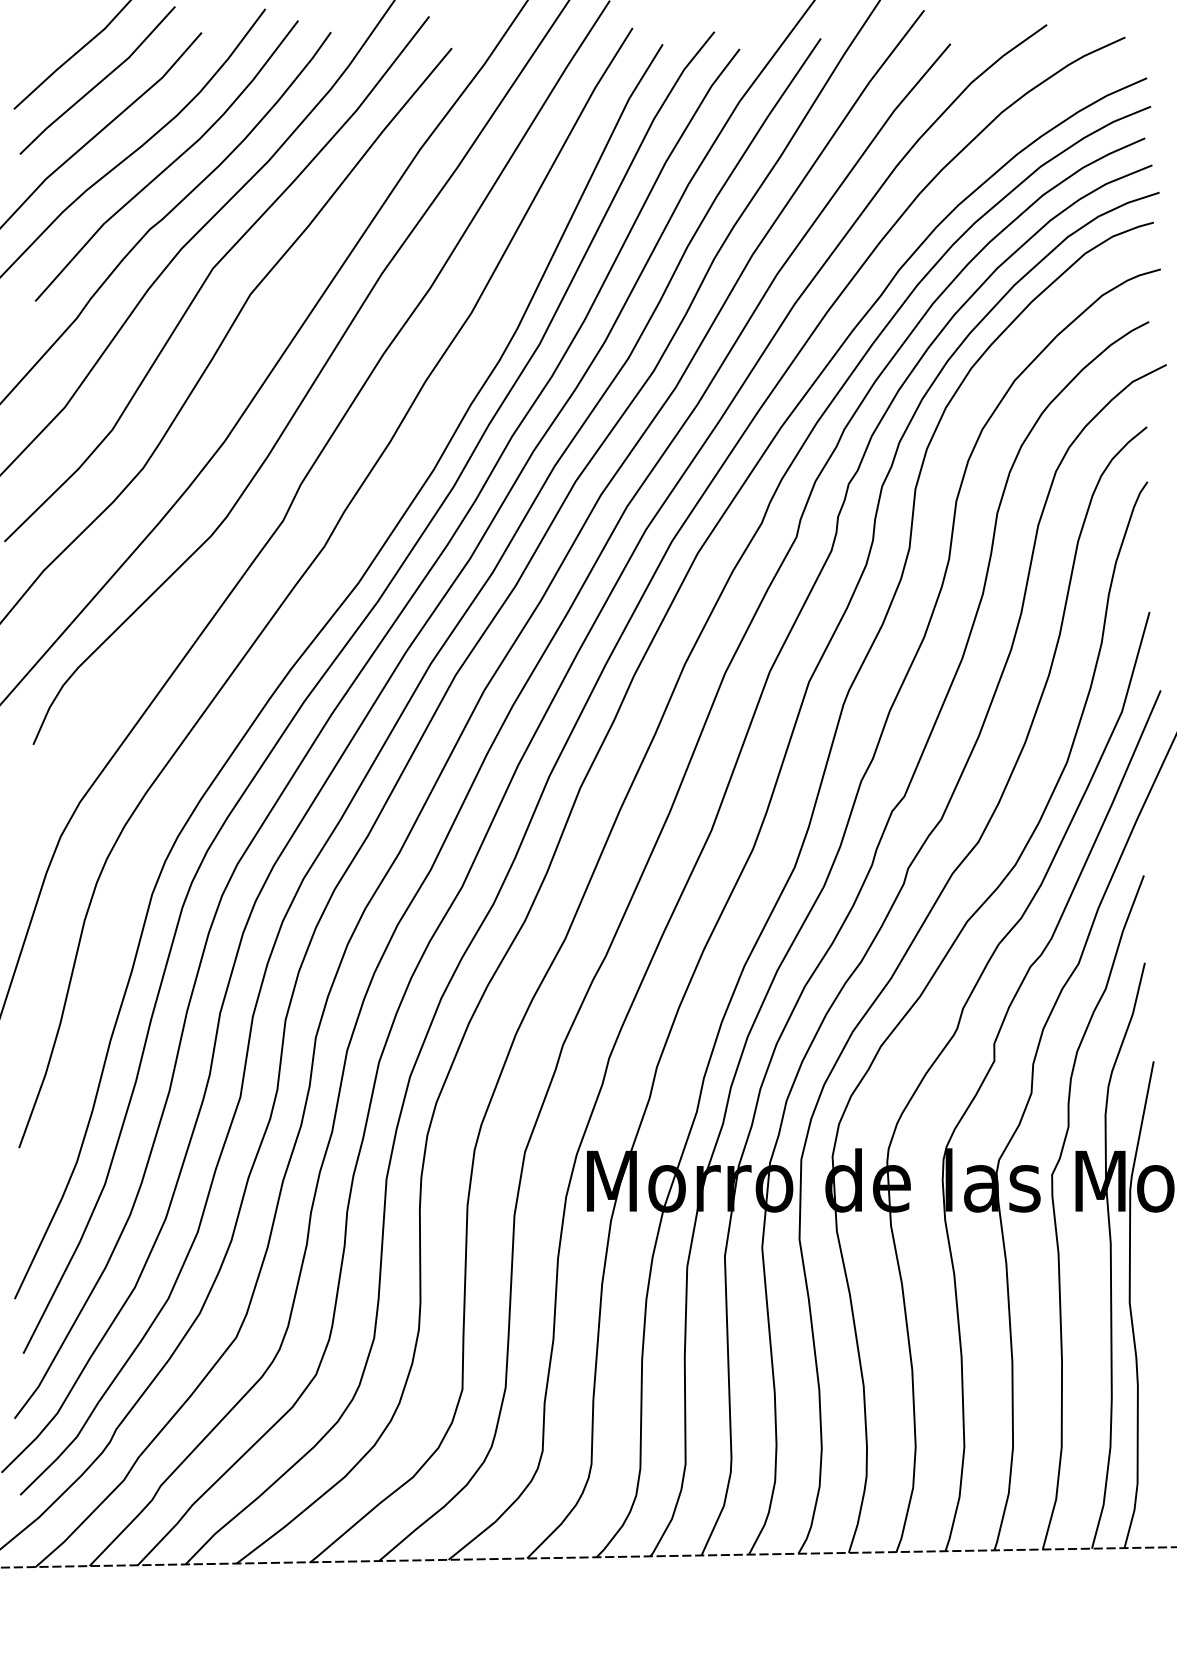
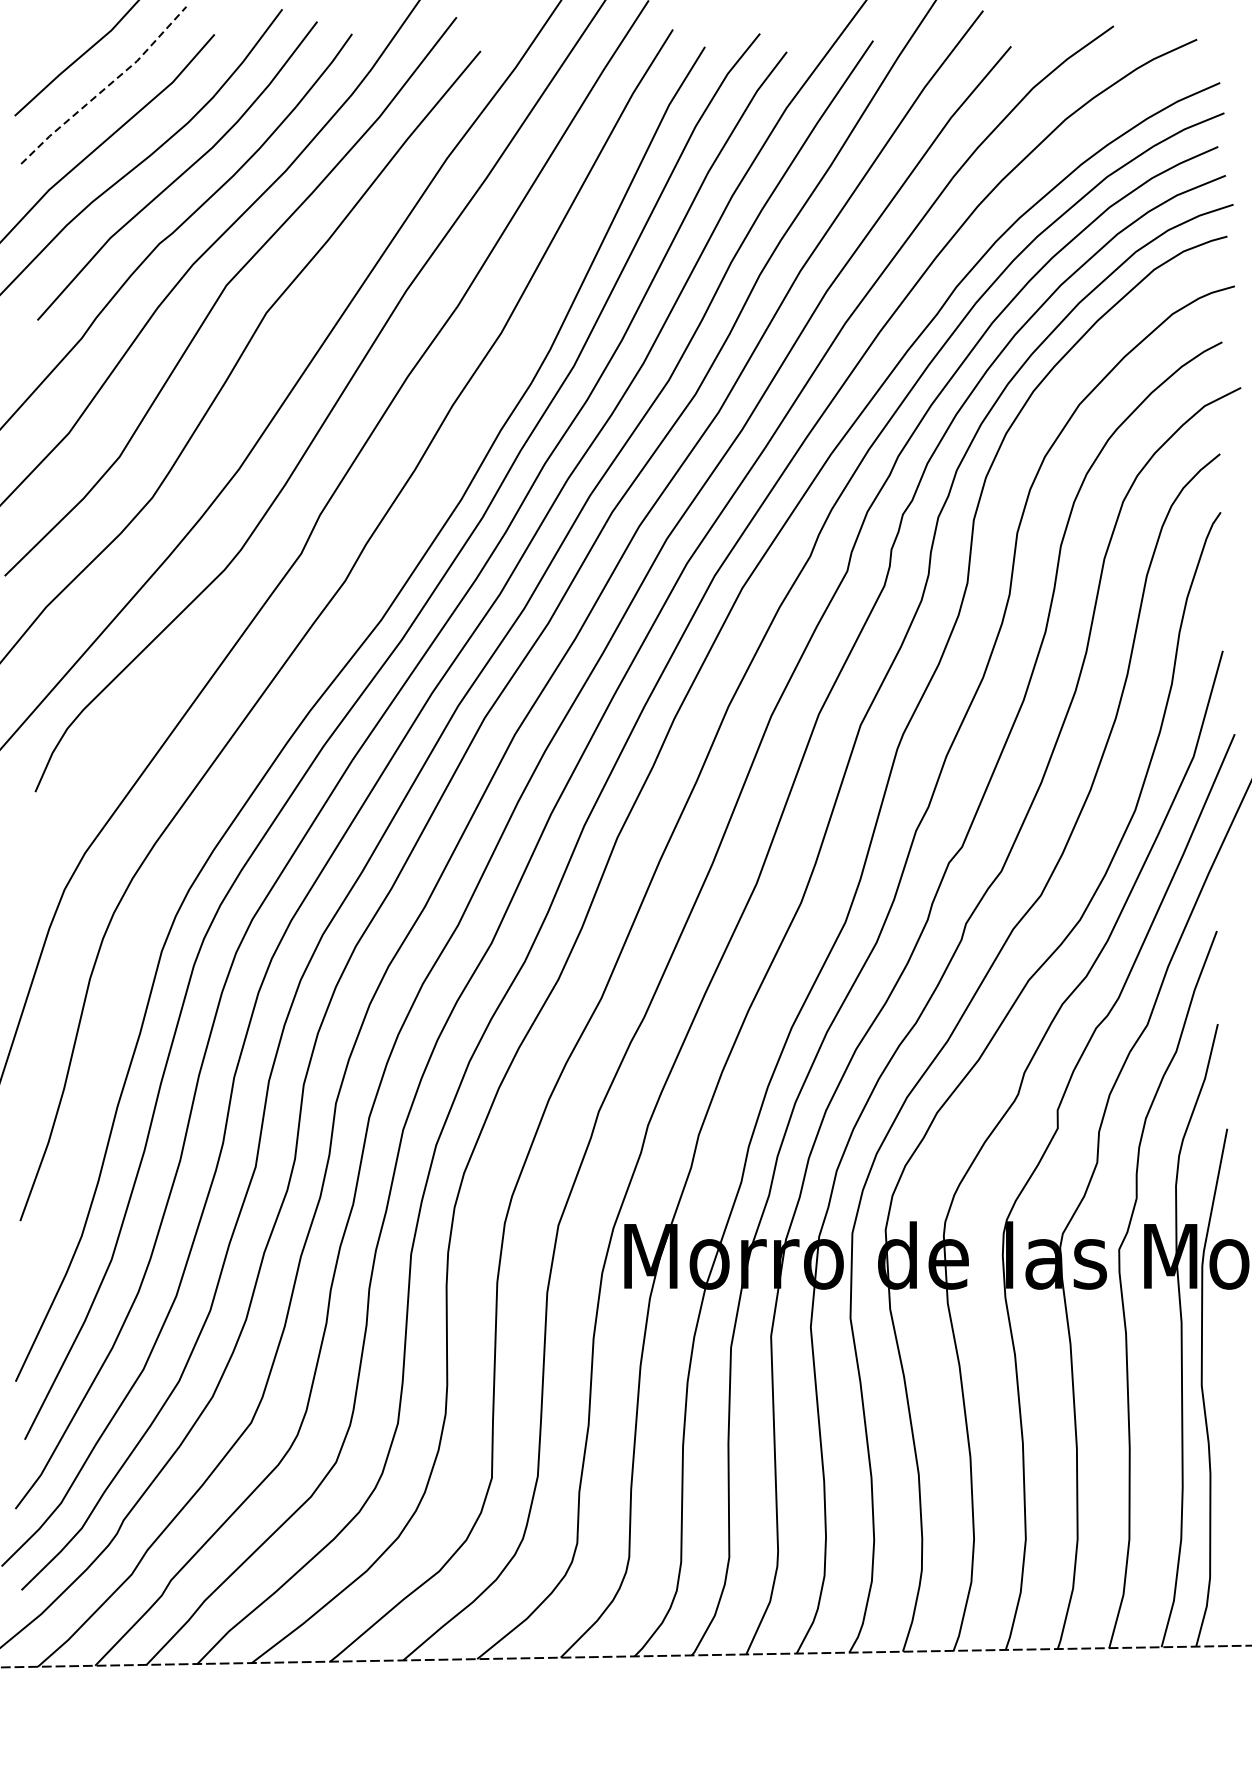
line: (100, 82) -> (106, 87), solid -> dashed

